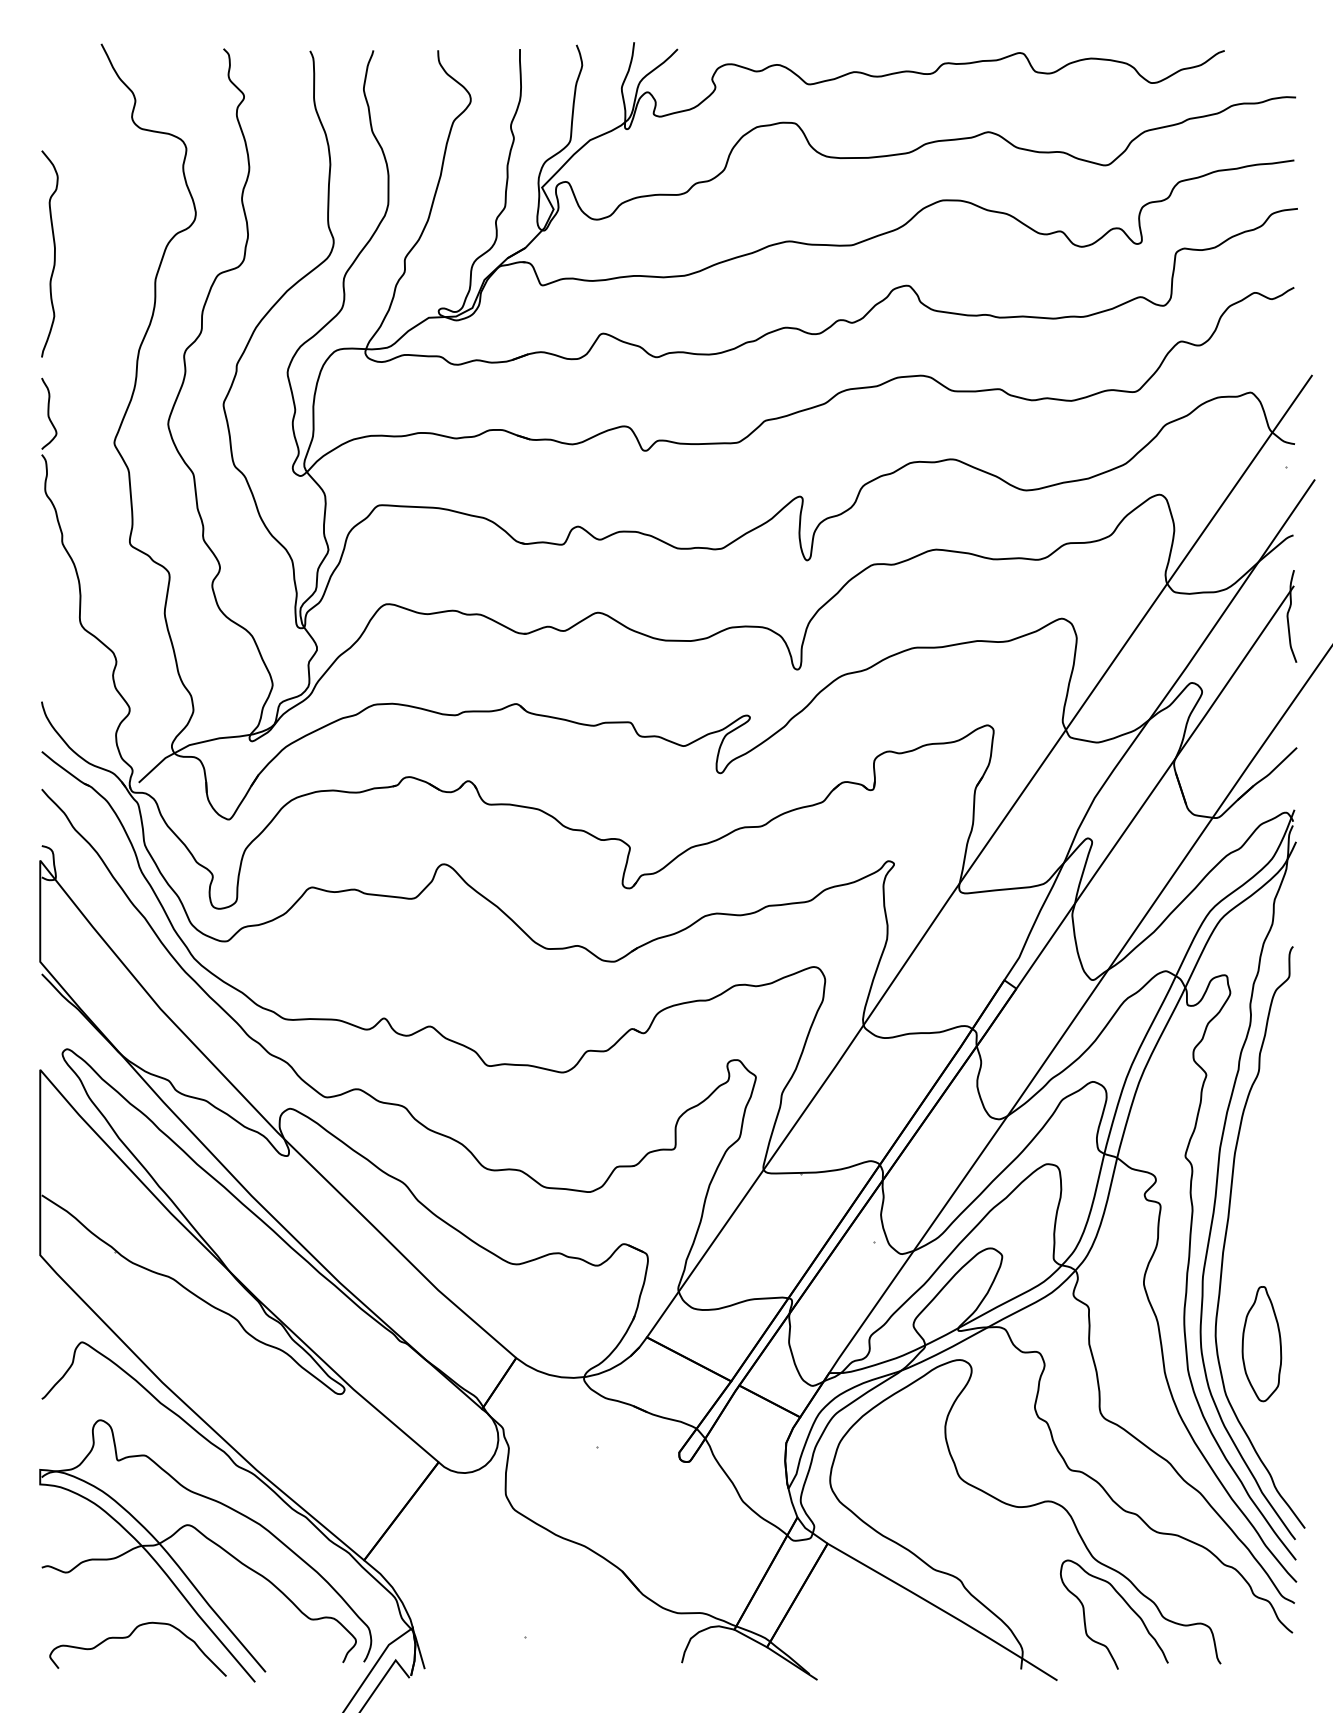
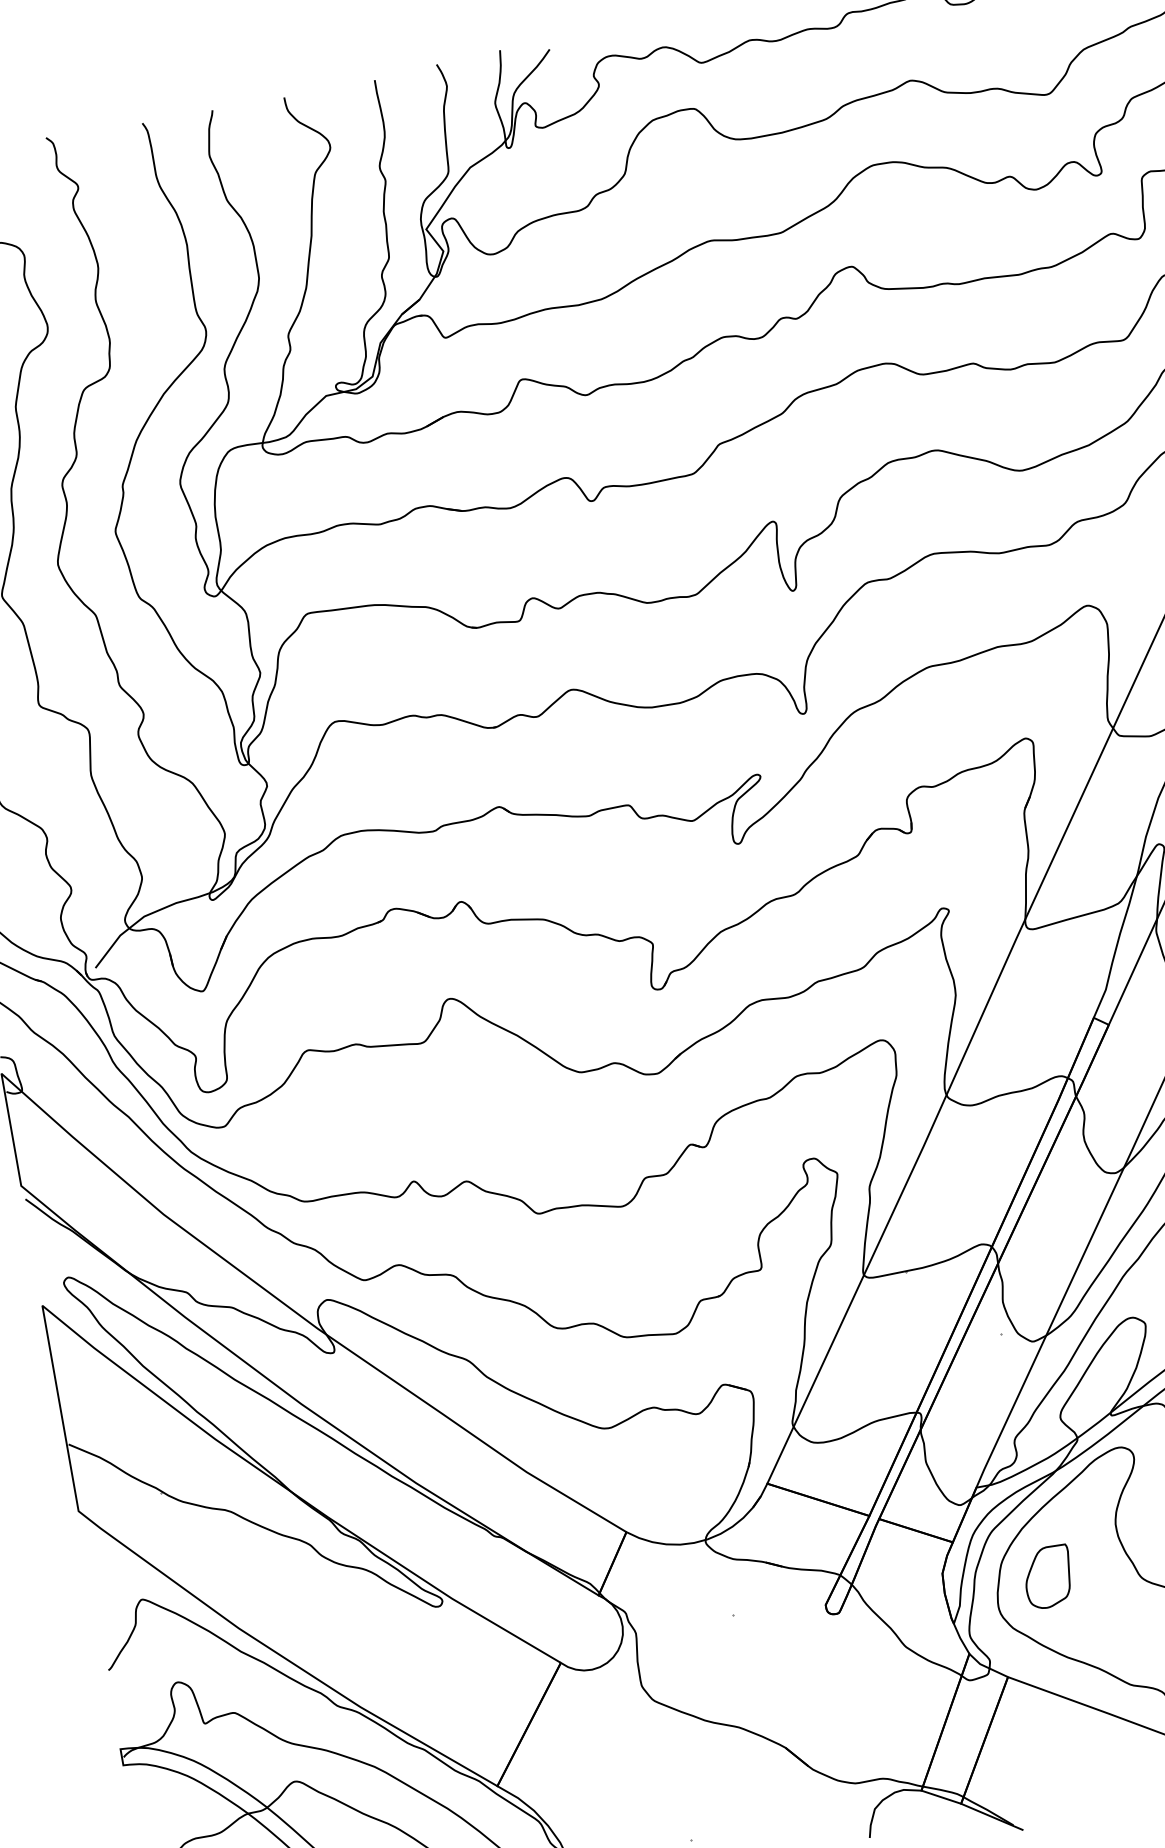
part: (878, 1462) -> (1048, 1577), added

